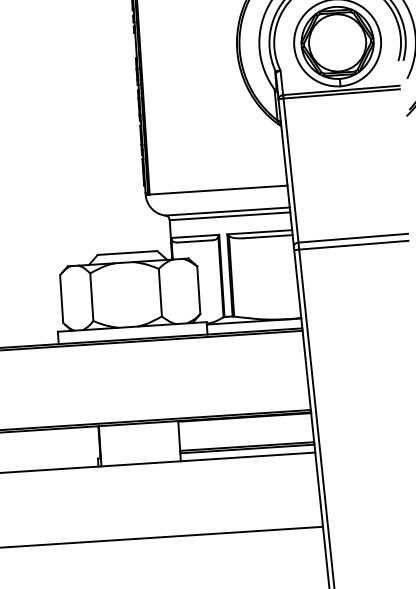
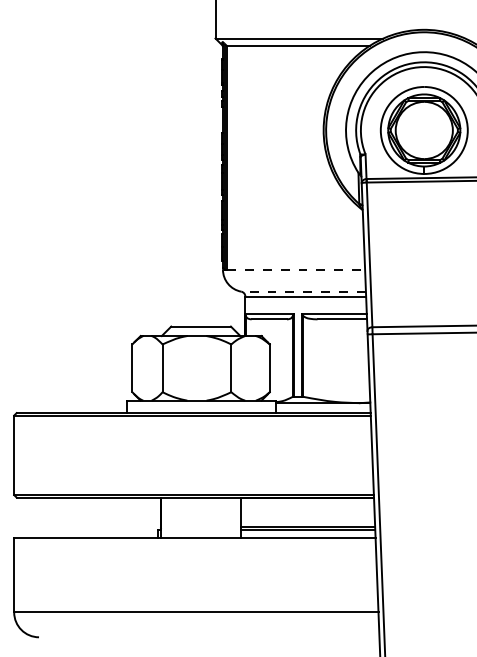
line: (219, 189) -> (296, 269), solid -> dashed
line: (227, 211) -> (303, 291), solid -> dashed

